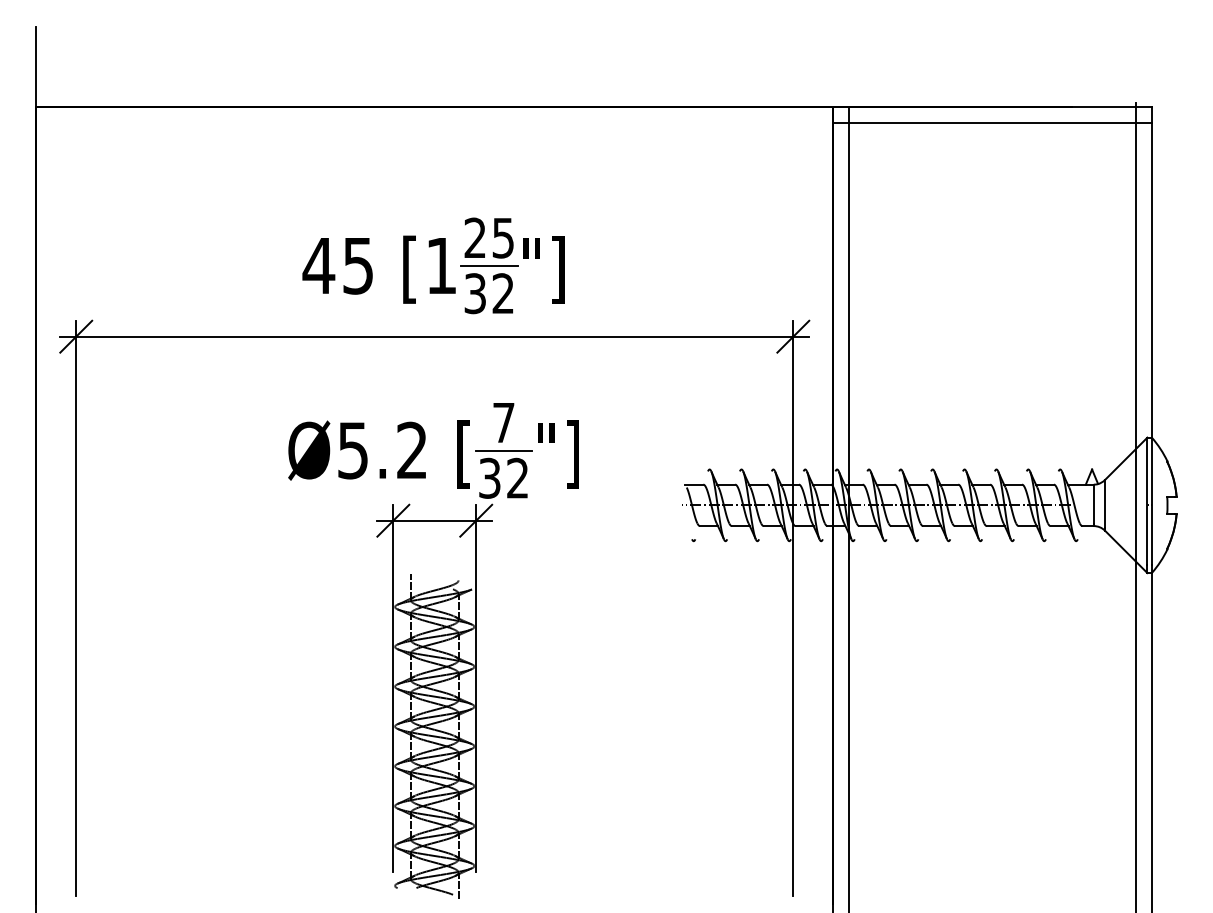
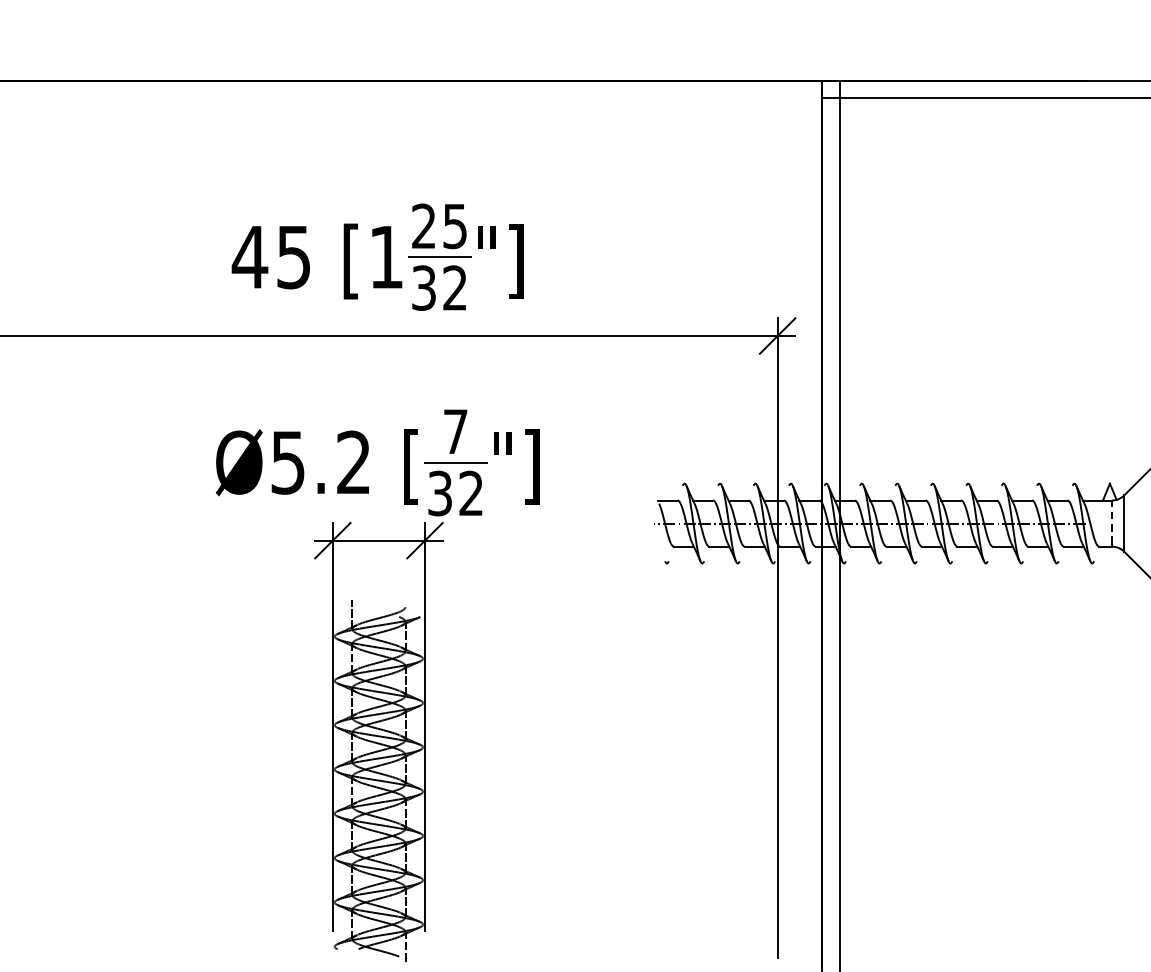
line: (1093, 503) -> (1111, 521), solid -> dashed

